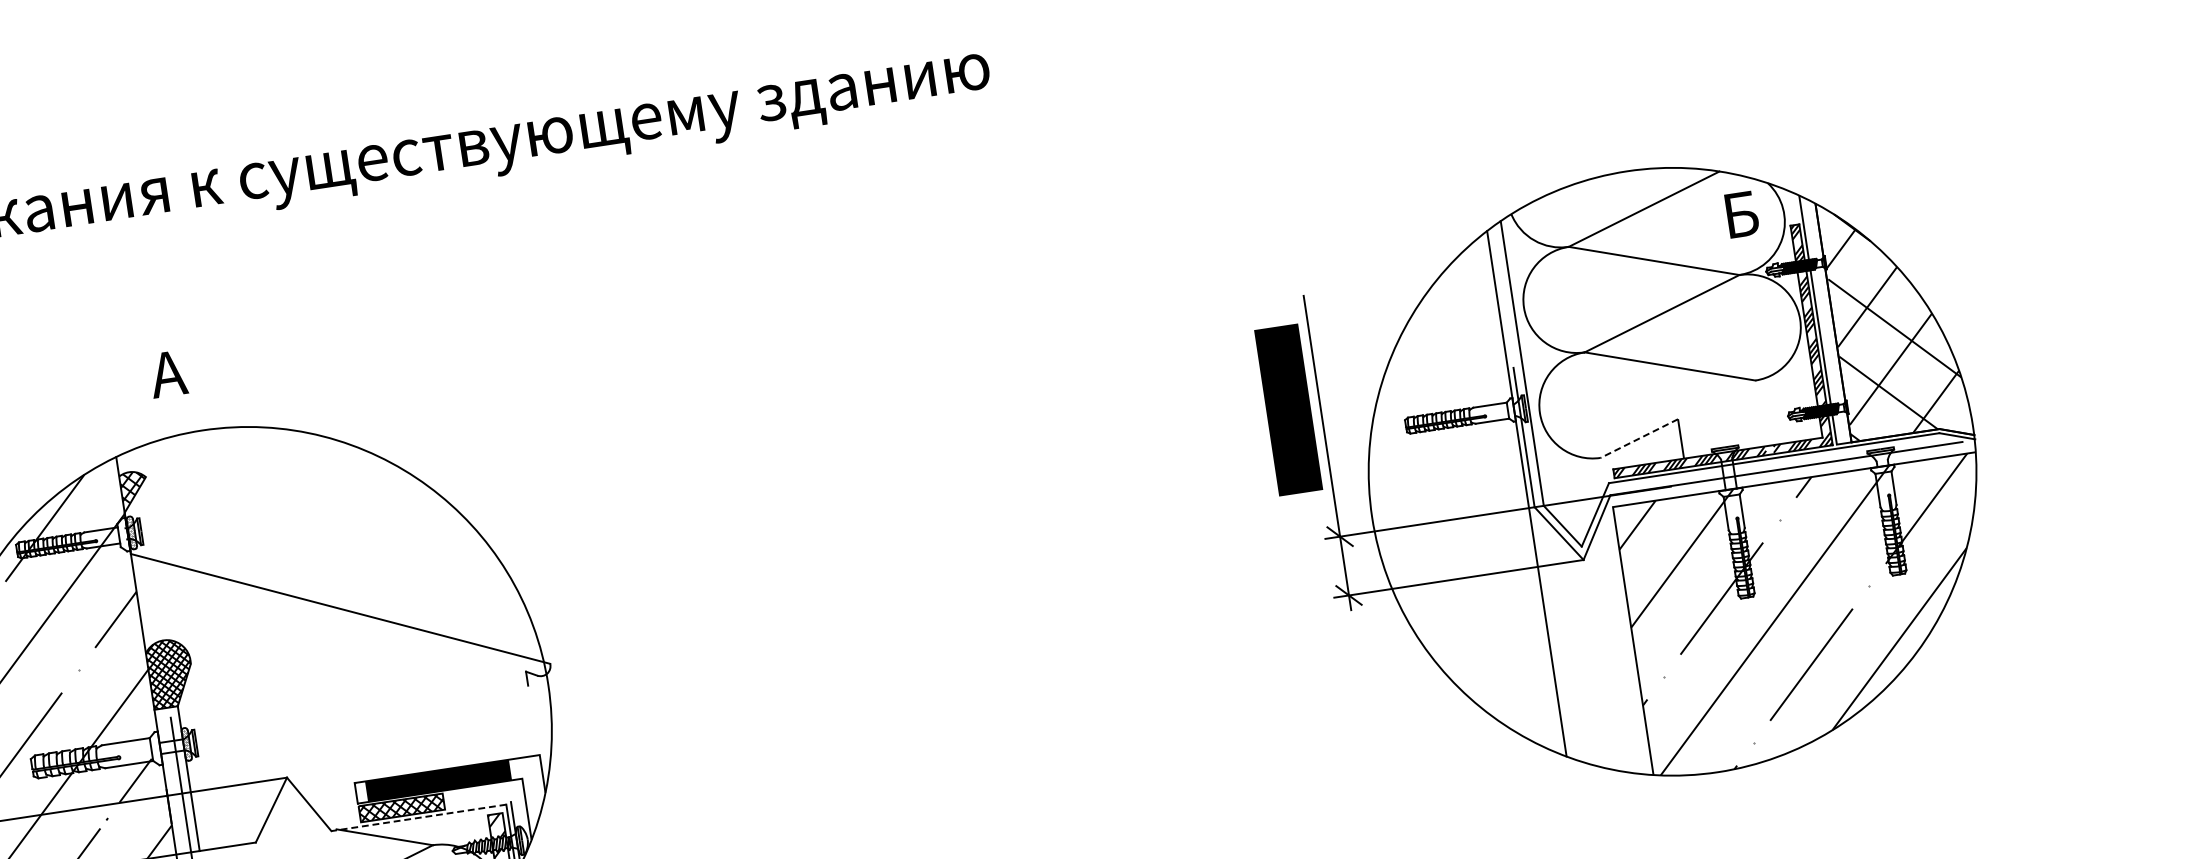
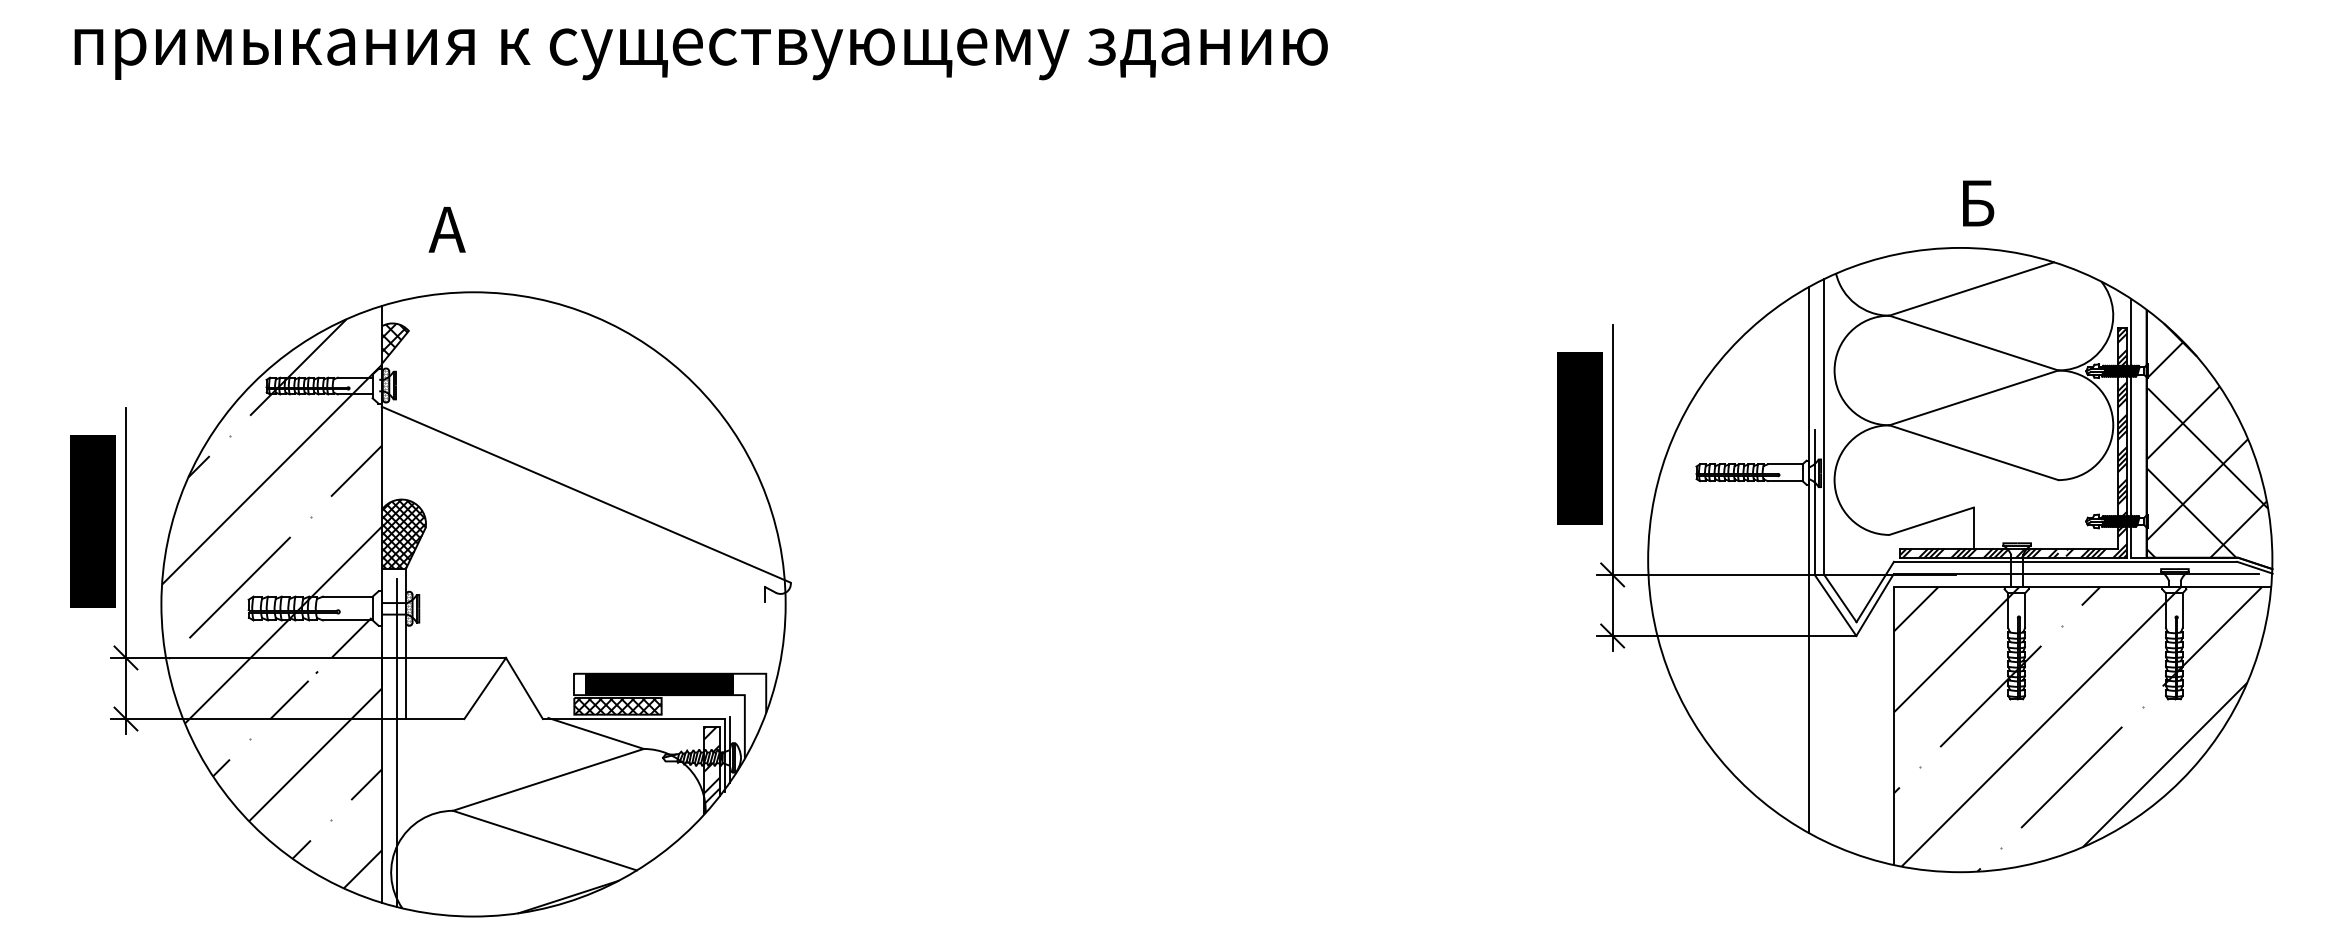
text: (1742, 214) -> (1978, 203), moved
line: (1639, 438) -> (1931, 521), dashed -> solid
line: (418, 818) -> (633, 719), dashed -> solid

